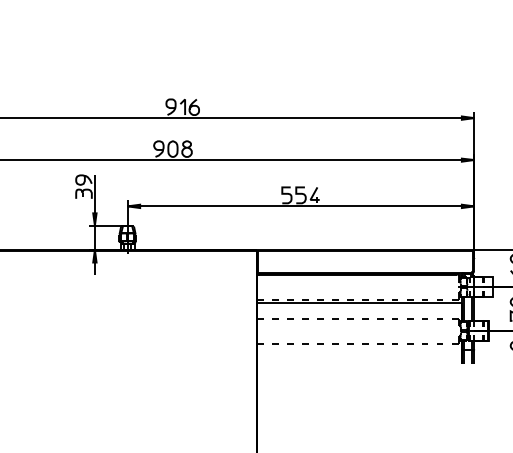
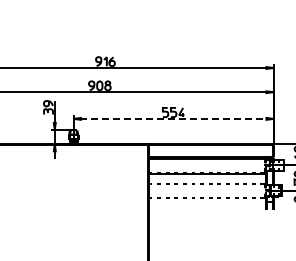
line: (300, 205) -> (173, 118), solid -> dashed

